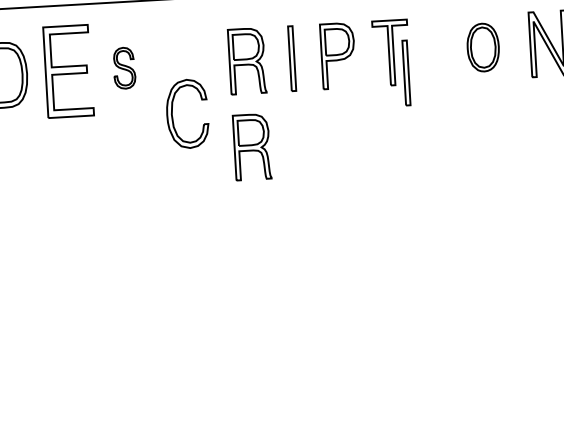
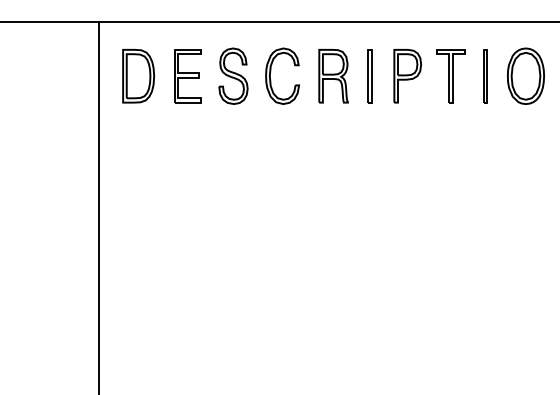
part: (482, 46) -> (525, 75), size x1.43
part: (124, 67) -> (233, 75), size x1.67
part: (68, 71) -> (187, 76), size x0.71
line: (405, 73) -> (484, 76), moved
part: (173, 108) -> (271, 71), moved
part: (252, 147) -> (333, 146), removed

